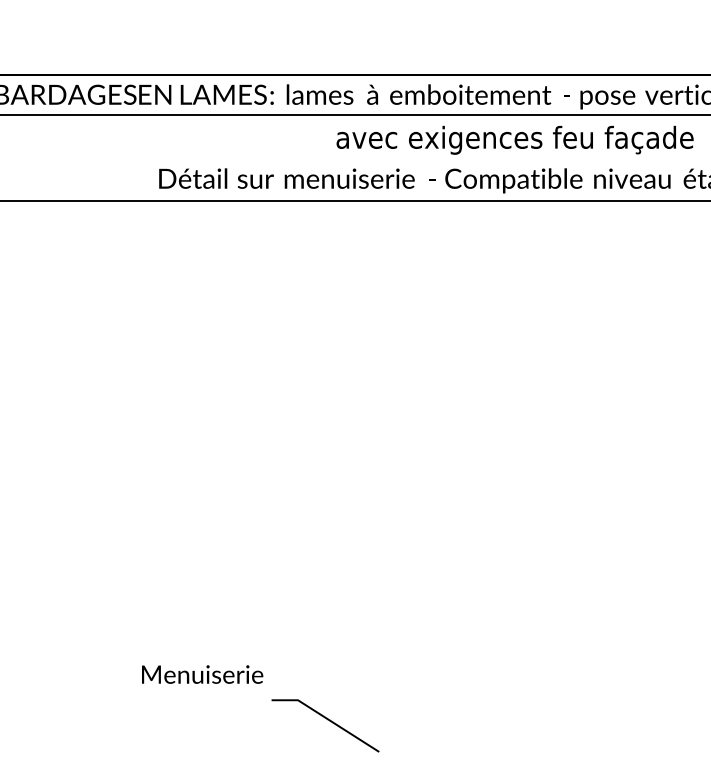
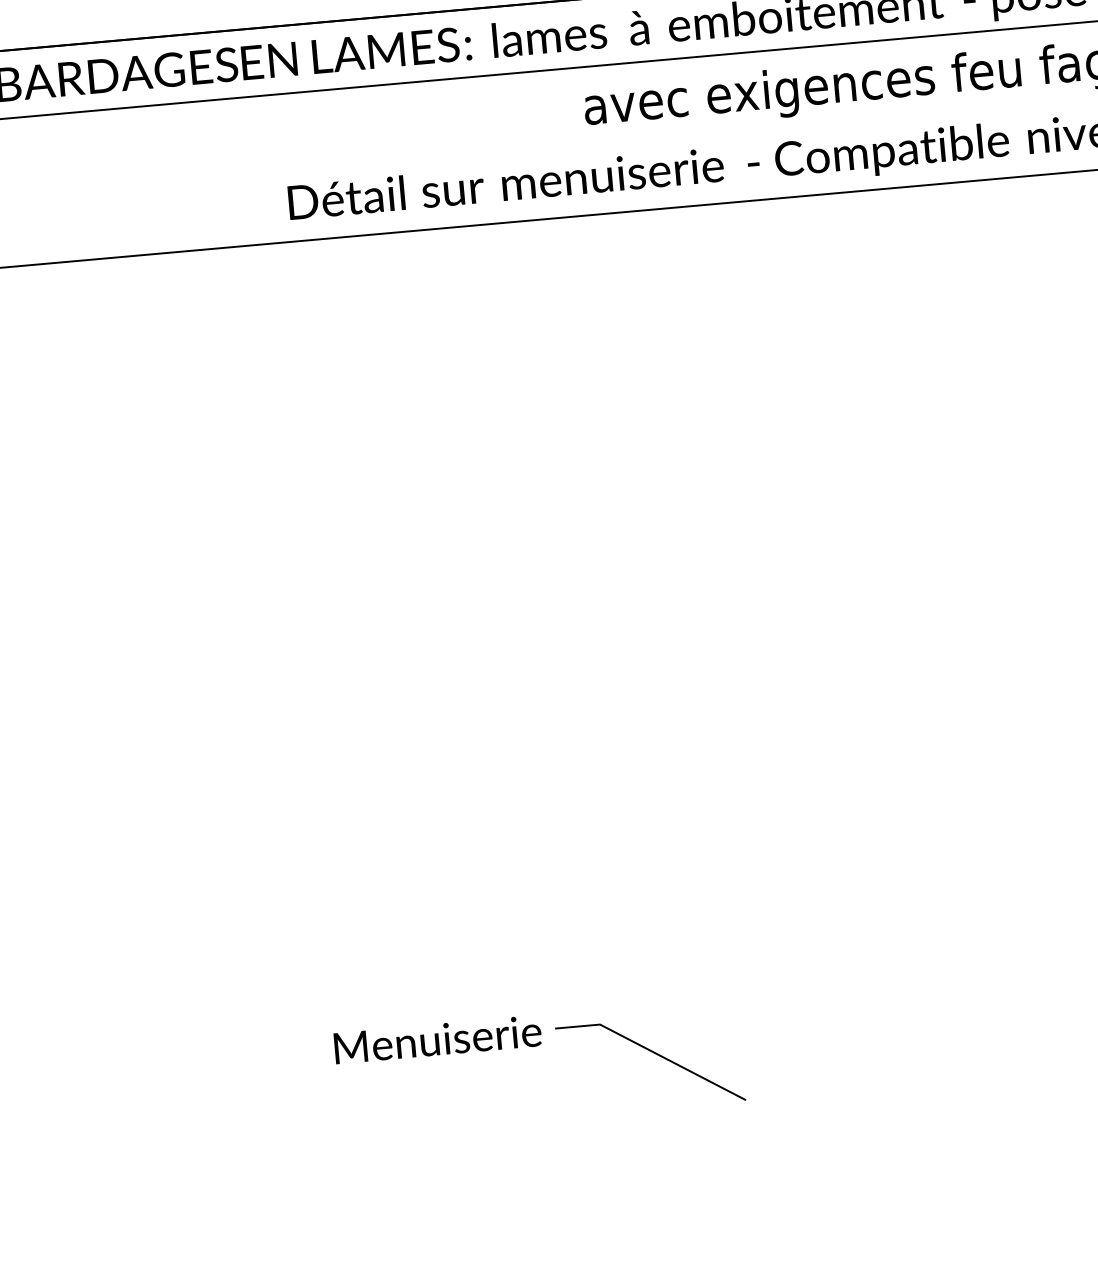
line: (327, 720) -> (653, 1054), moved

